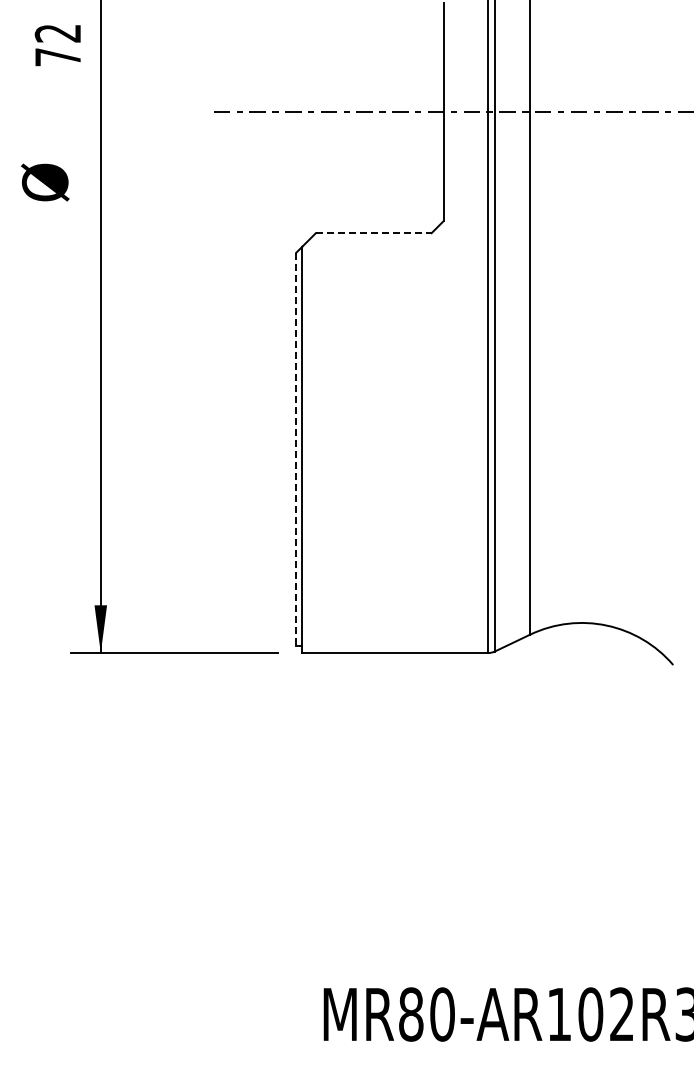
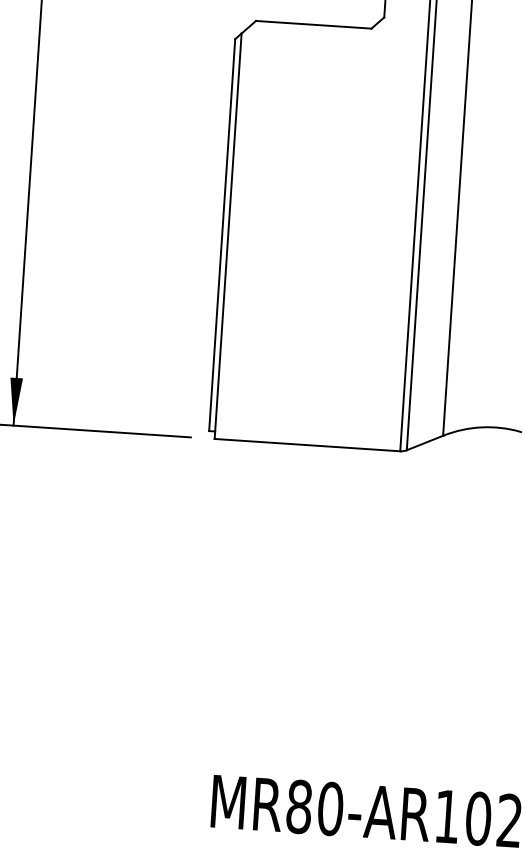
line: (373, 233) -> (313, 25), dashed -> solid
line: (296, 449) -> (222, 235), dashed -> solid

